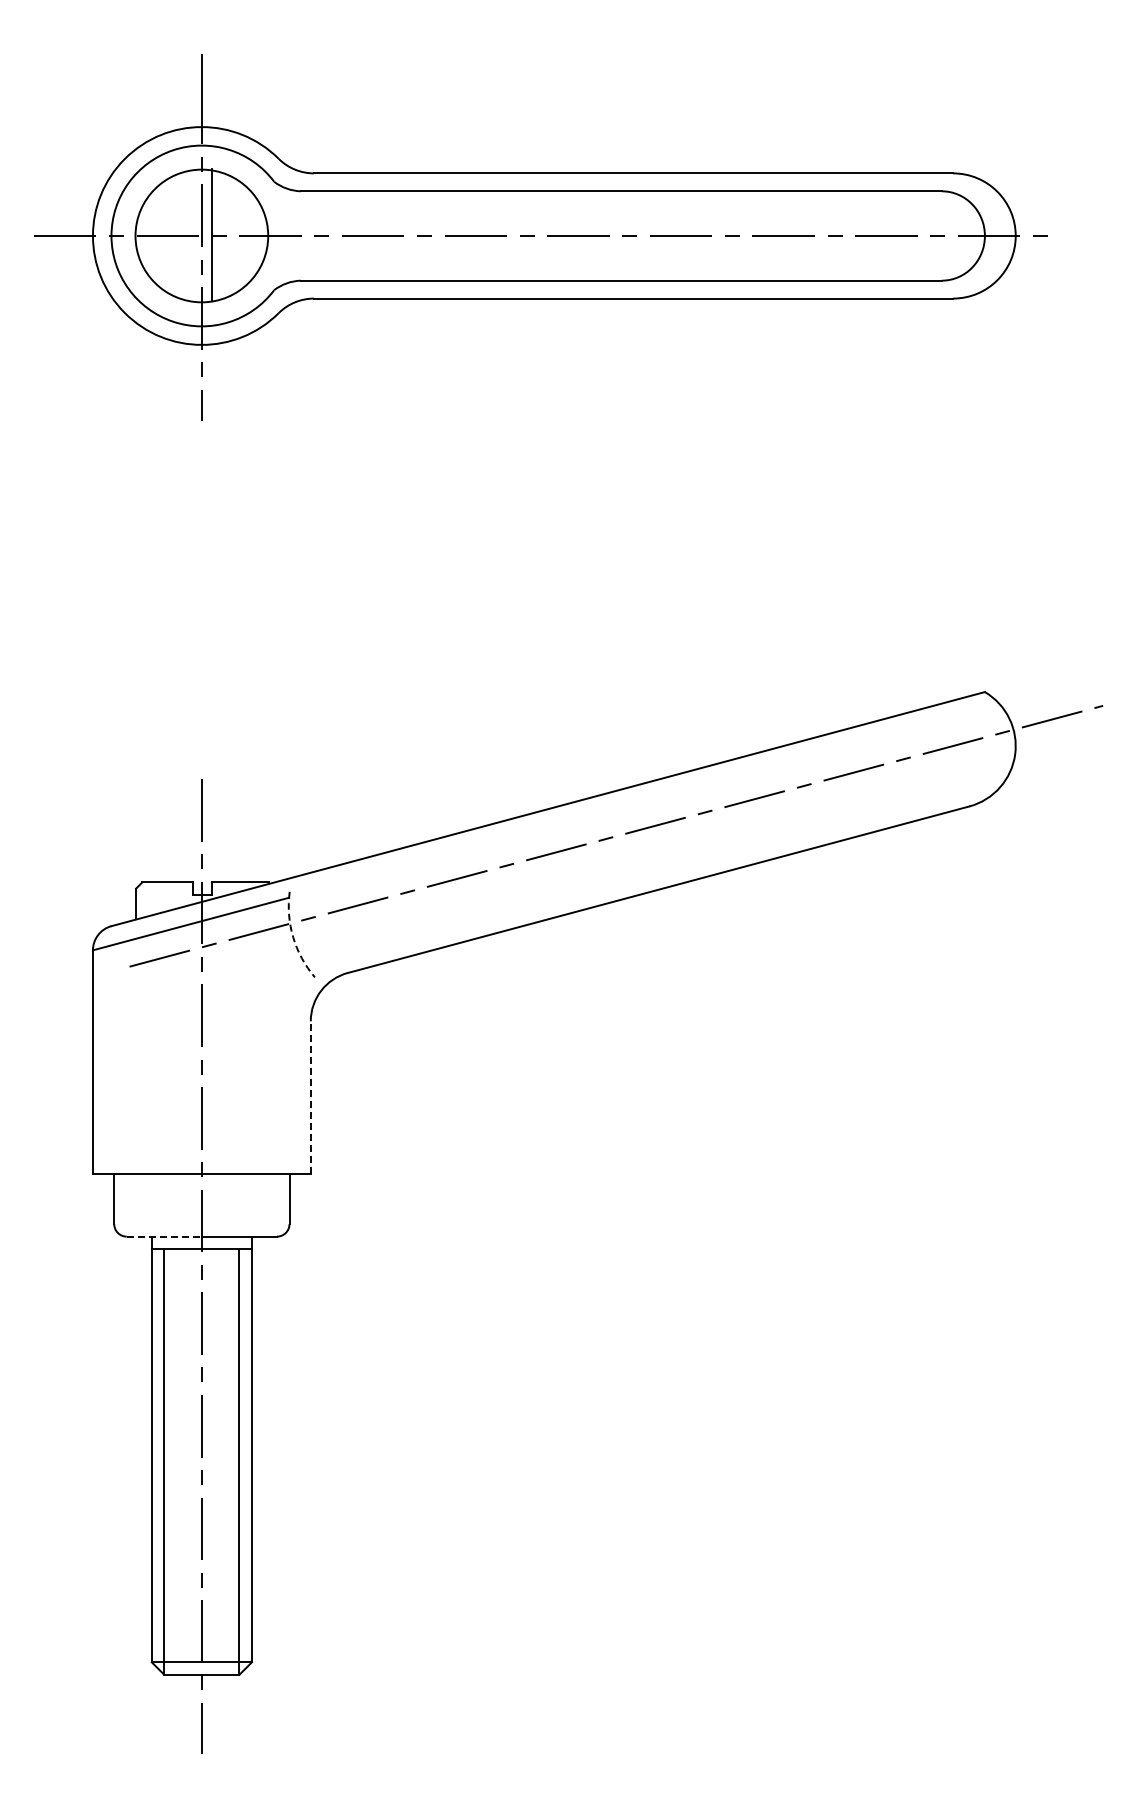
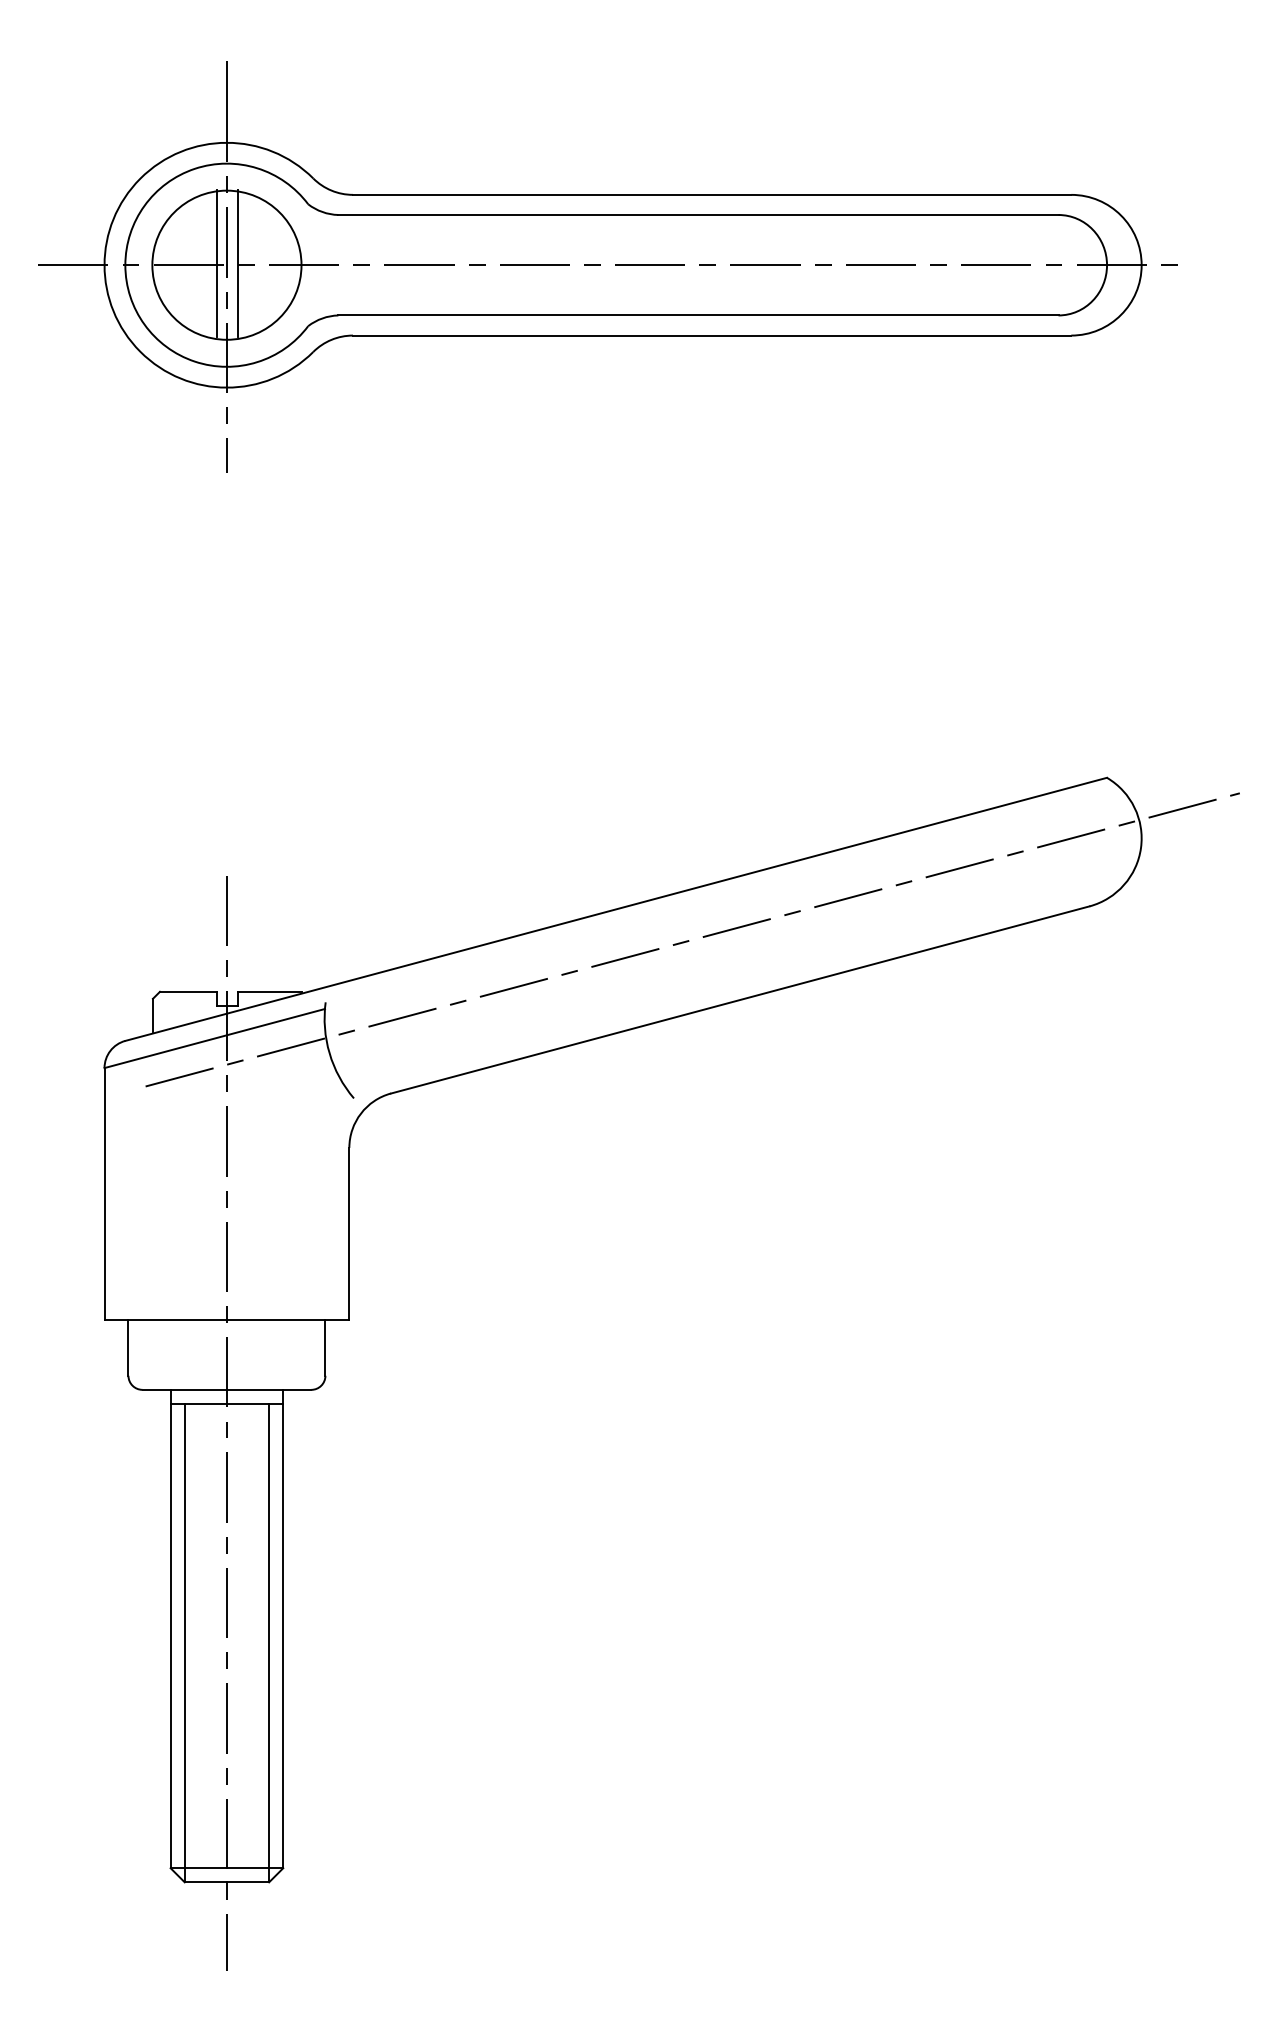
line: (192, 234) -> (216, 263), added
arc: (293, 937) -> (329, 1053), dashed -> solid
line: (310, 1097) -> (349, 1233), dashed -> solid
line: (164, 1236) -> (184, 1389), dashed -> solid

